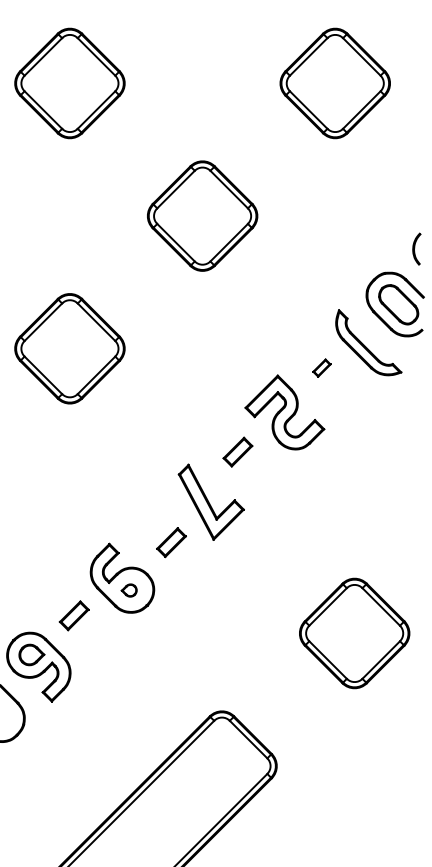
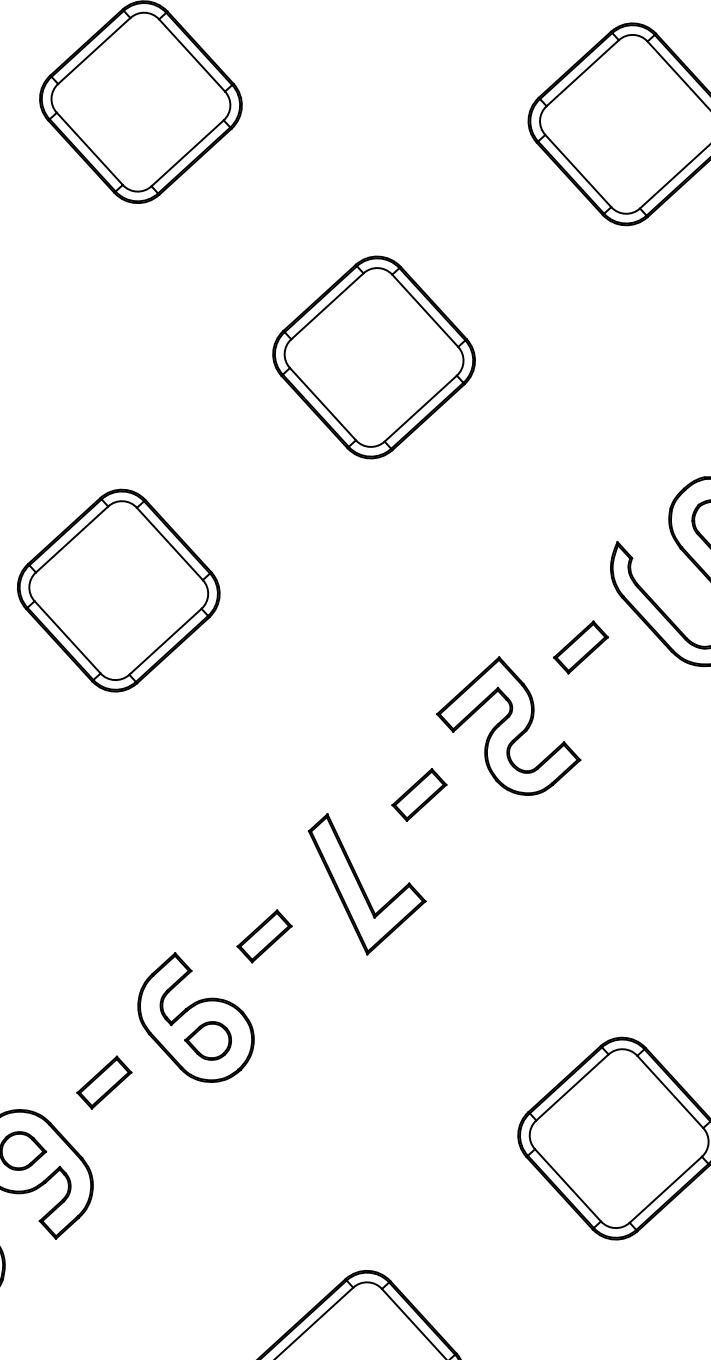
part: (321, 367) -> (580, 646), size x1.67
part: (171, 542) -> (264, 936), moved
part: (128, 590) -> (206, 1040), size x1.67

